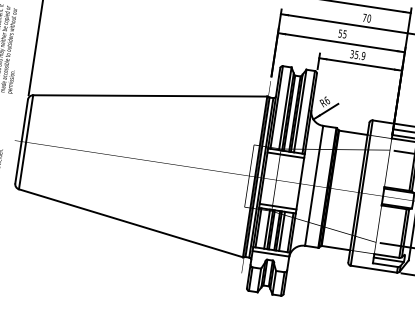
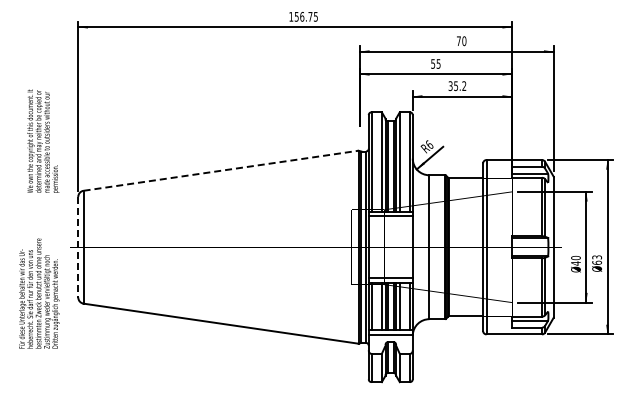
text: (363, 56) -> (464, 86), 35.9 -> 35.2
line: (150, 95) -> (221, 170), solid -> dashed
line: (21, 141) -> (78, 247), solid -> dashed

